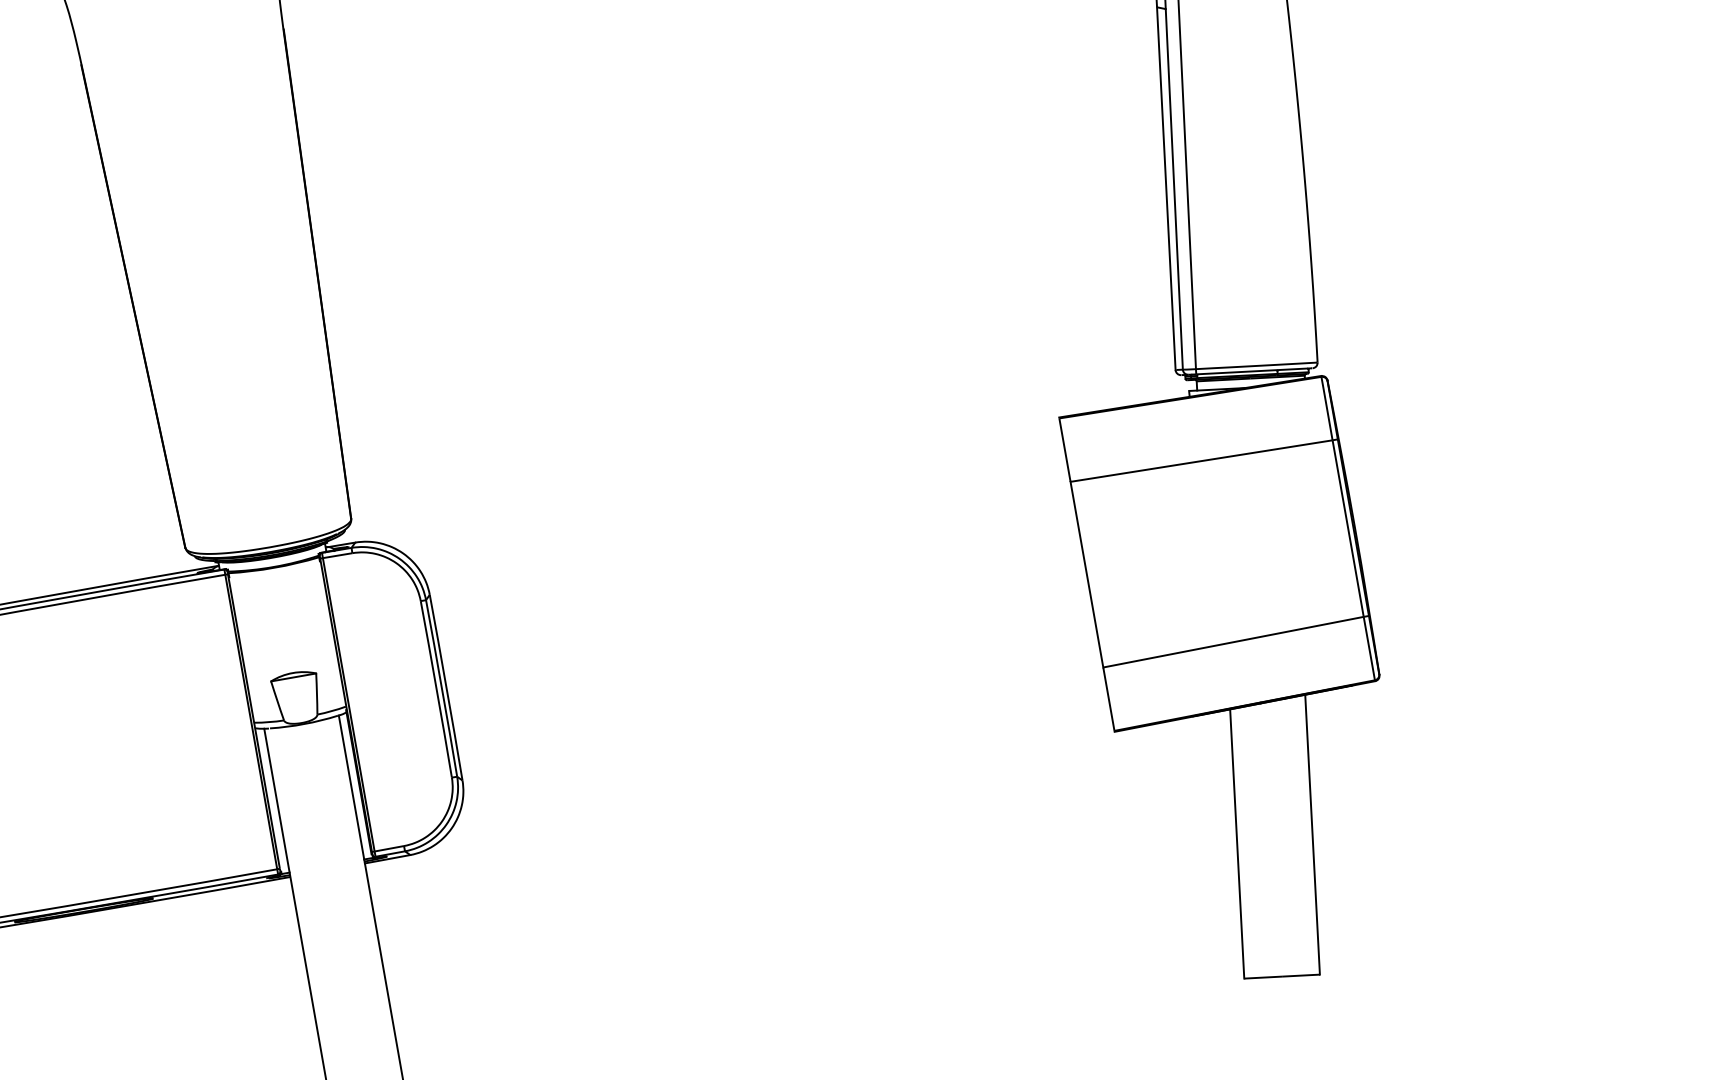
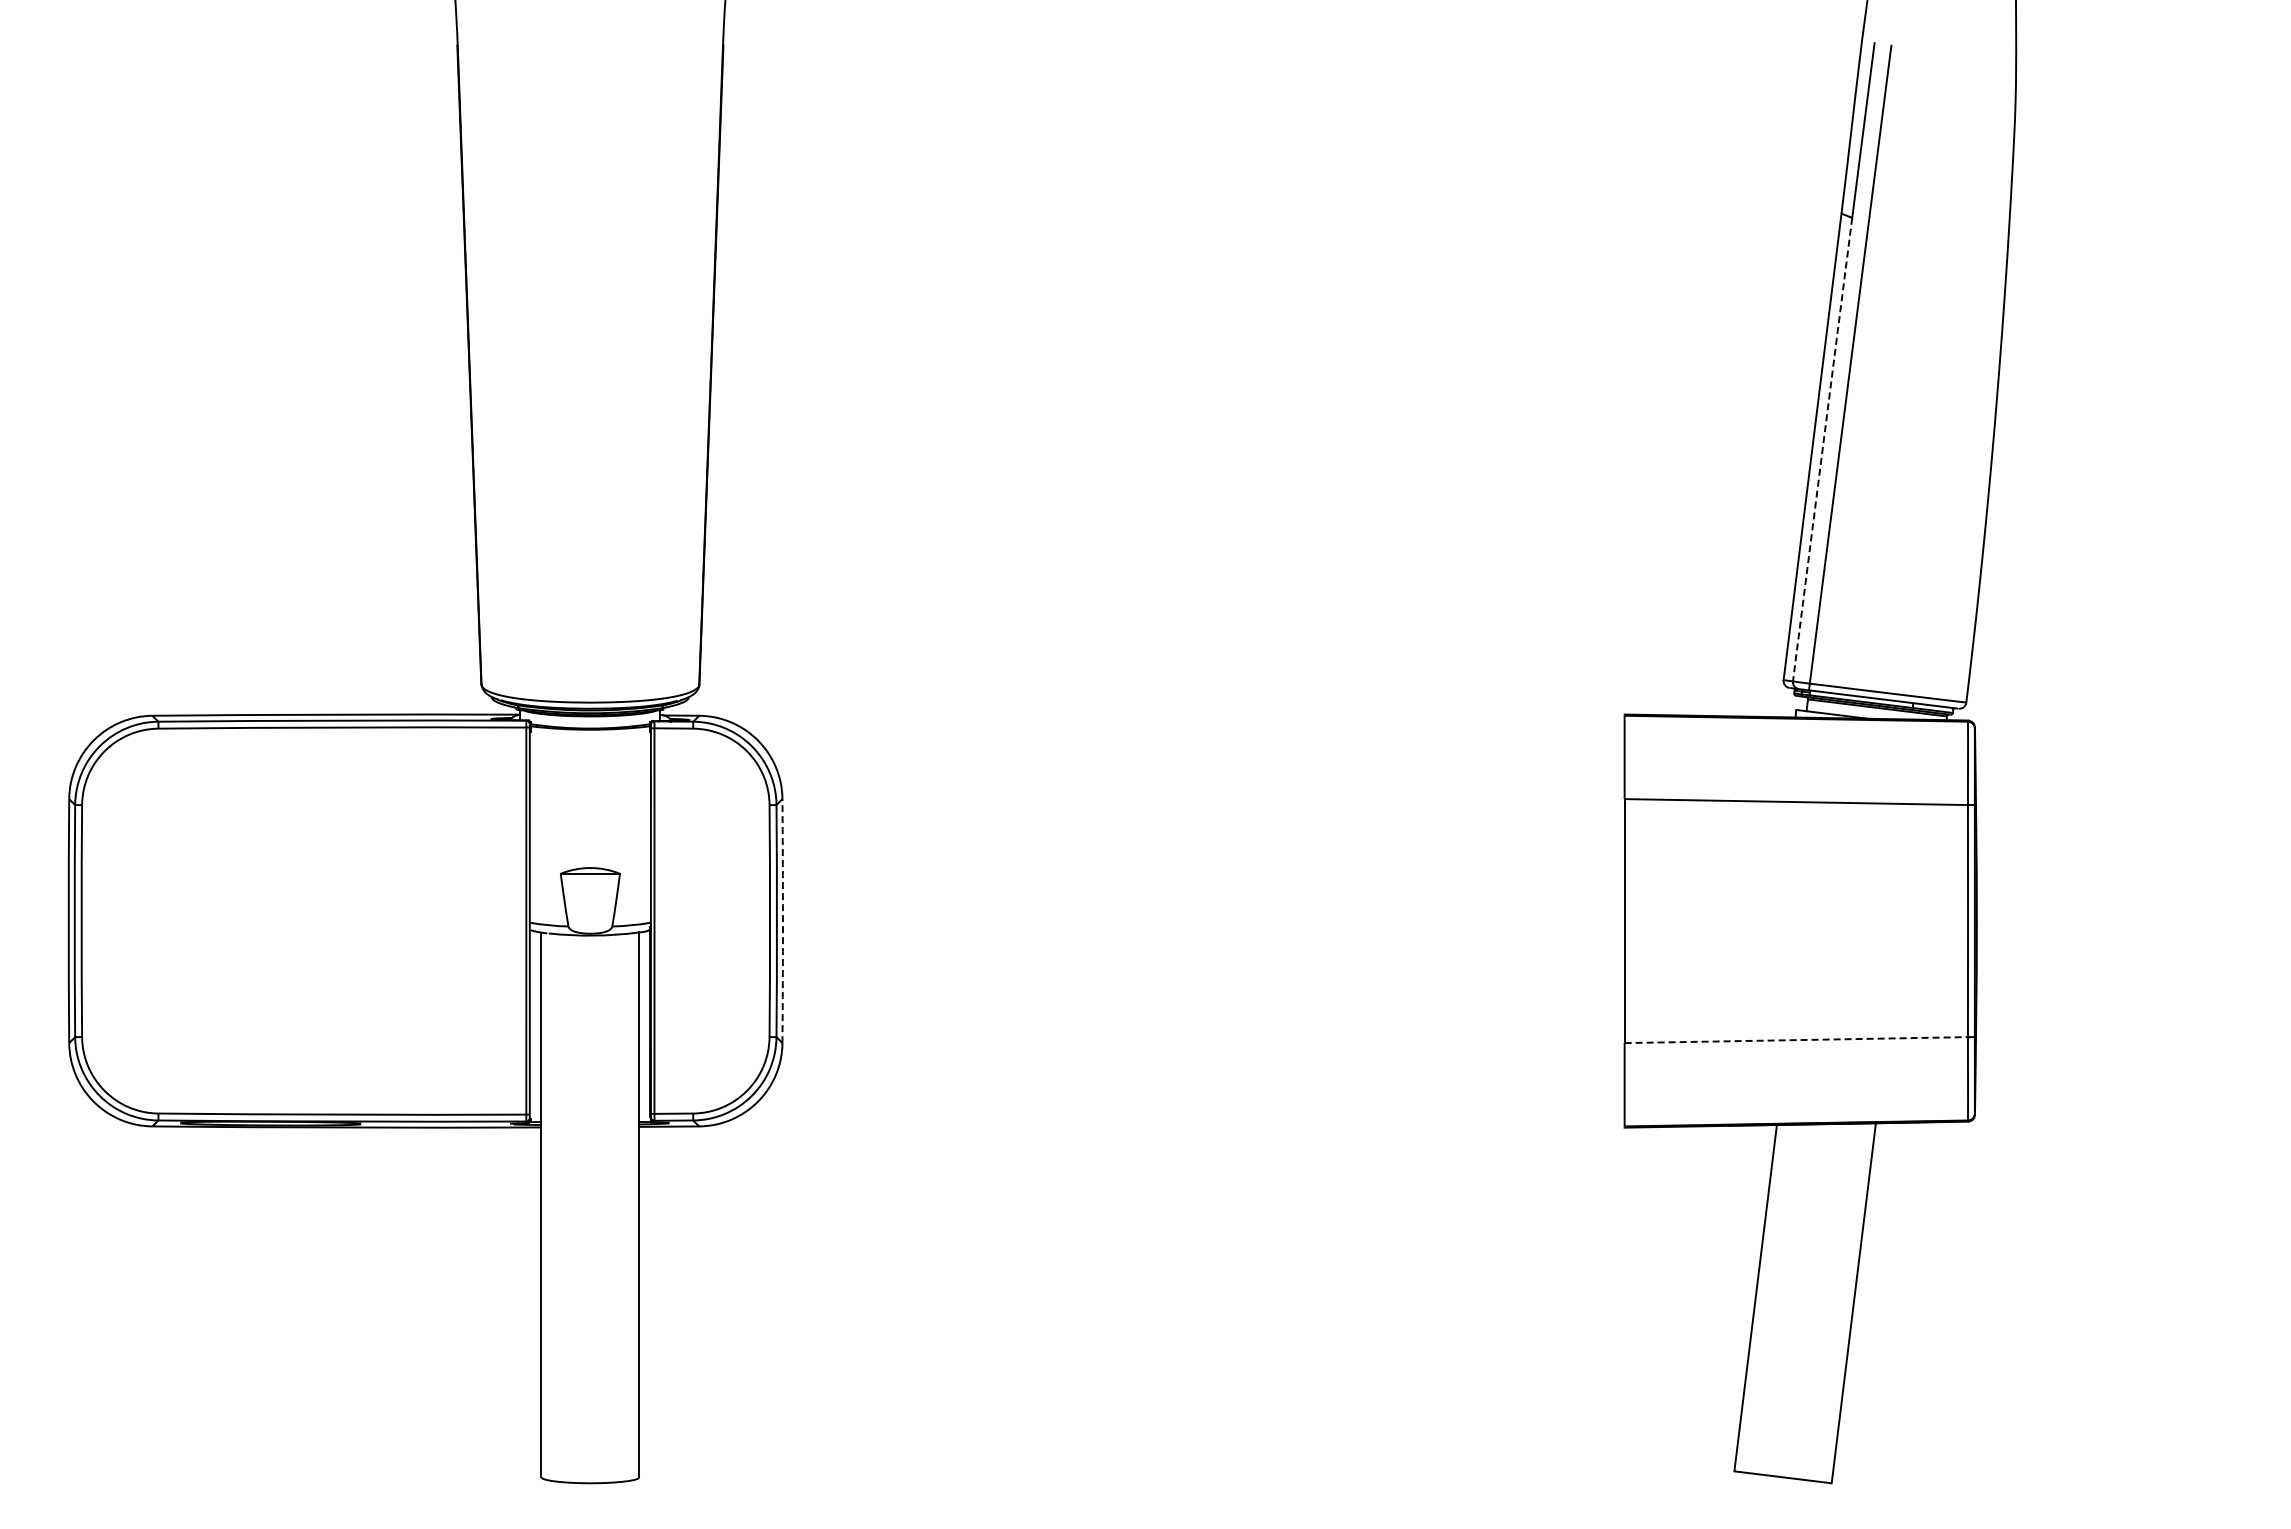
line: (1174, 189) -> (1822, 449), solid -> dashed
line: (1234, 642) -> (1797, 1040), solid -> dashed
arc: (446, 687) -> (782, 921), solid -> dashed

